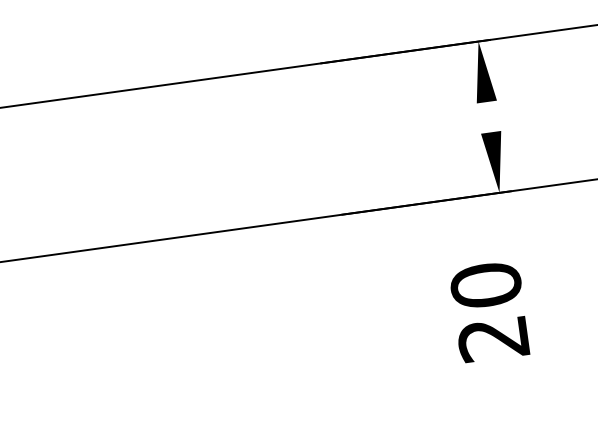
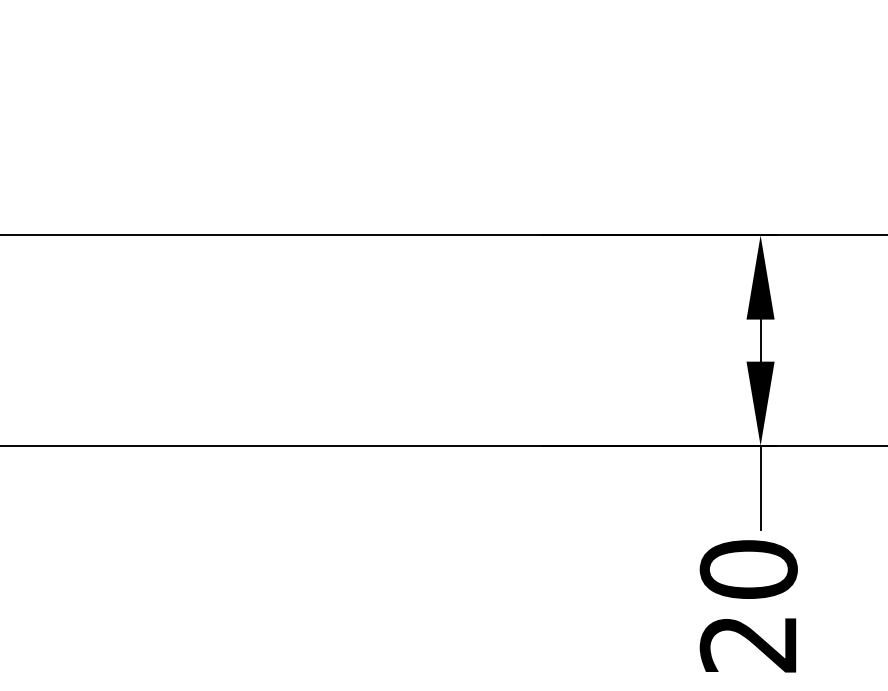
line: (488, 117) -> (760, 340), added
line: (503, 222) -> (760, 487), added
text: (489, 311) -> (748, 606), moved

